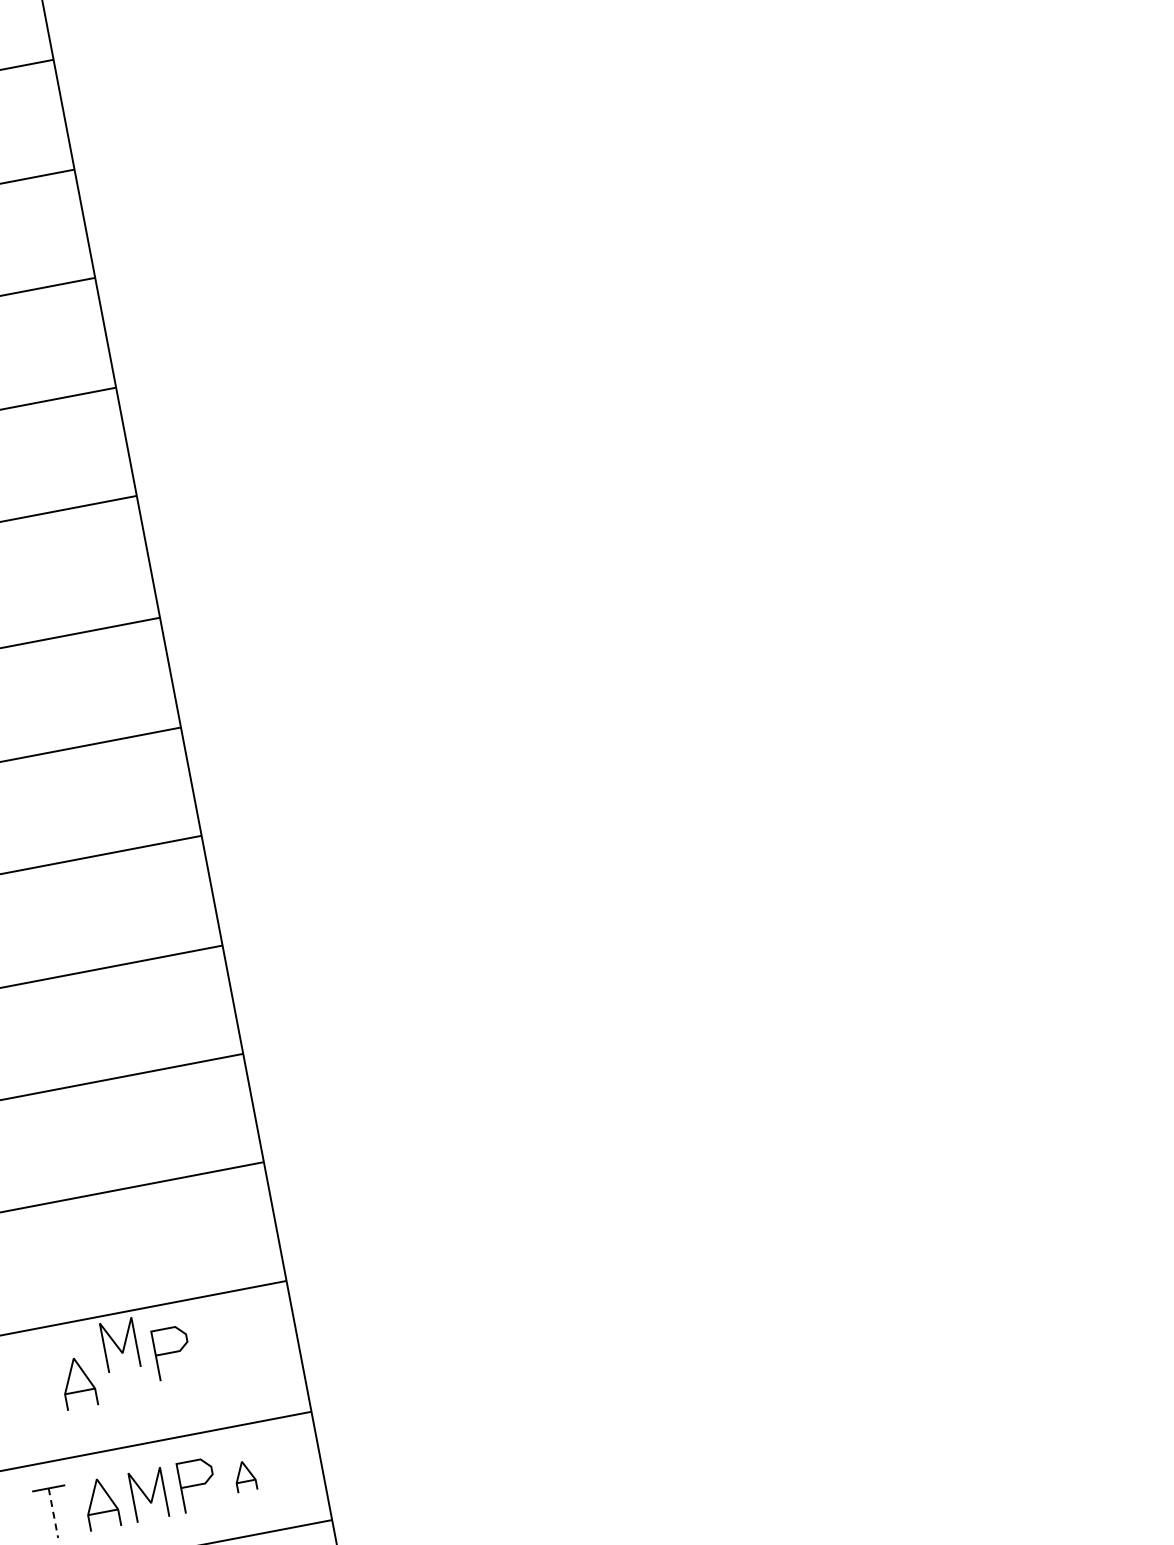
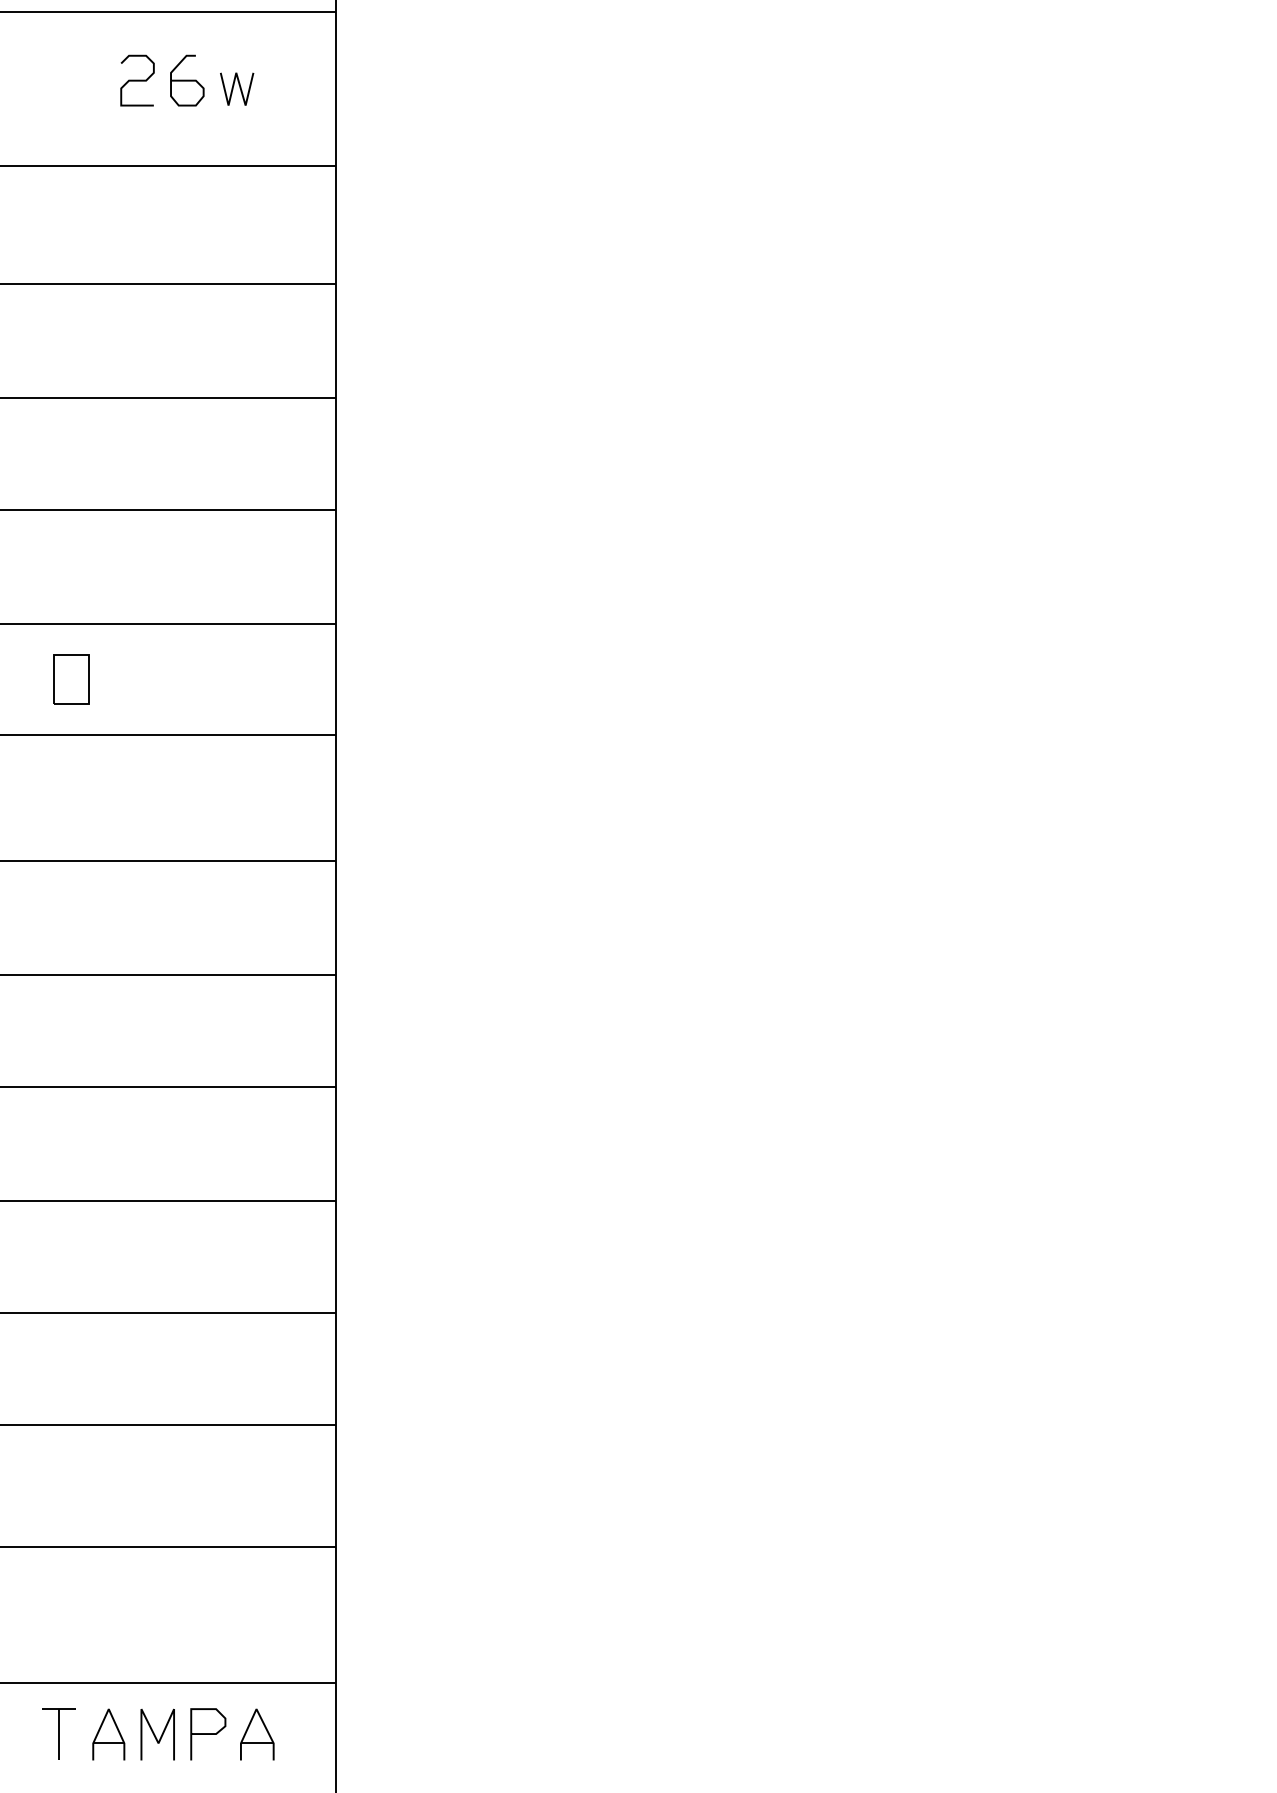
line: (118, 1345) -> (155, 1579), removed
curve: (172, 1352) -> (208, 1597), removed
part: (78, 1382) -> (108, 1609), removed
part: (245, 1476) -> (257, 1734), size x1.67
line: (53, 1512) -> (59, 1734), dashed -> solid

